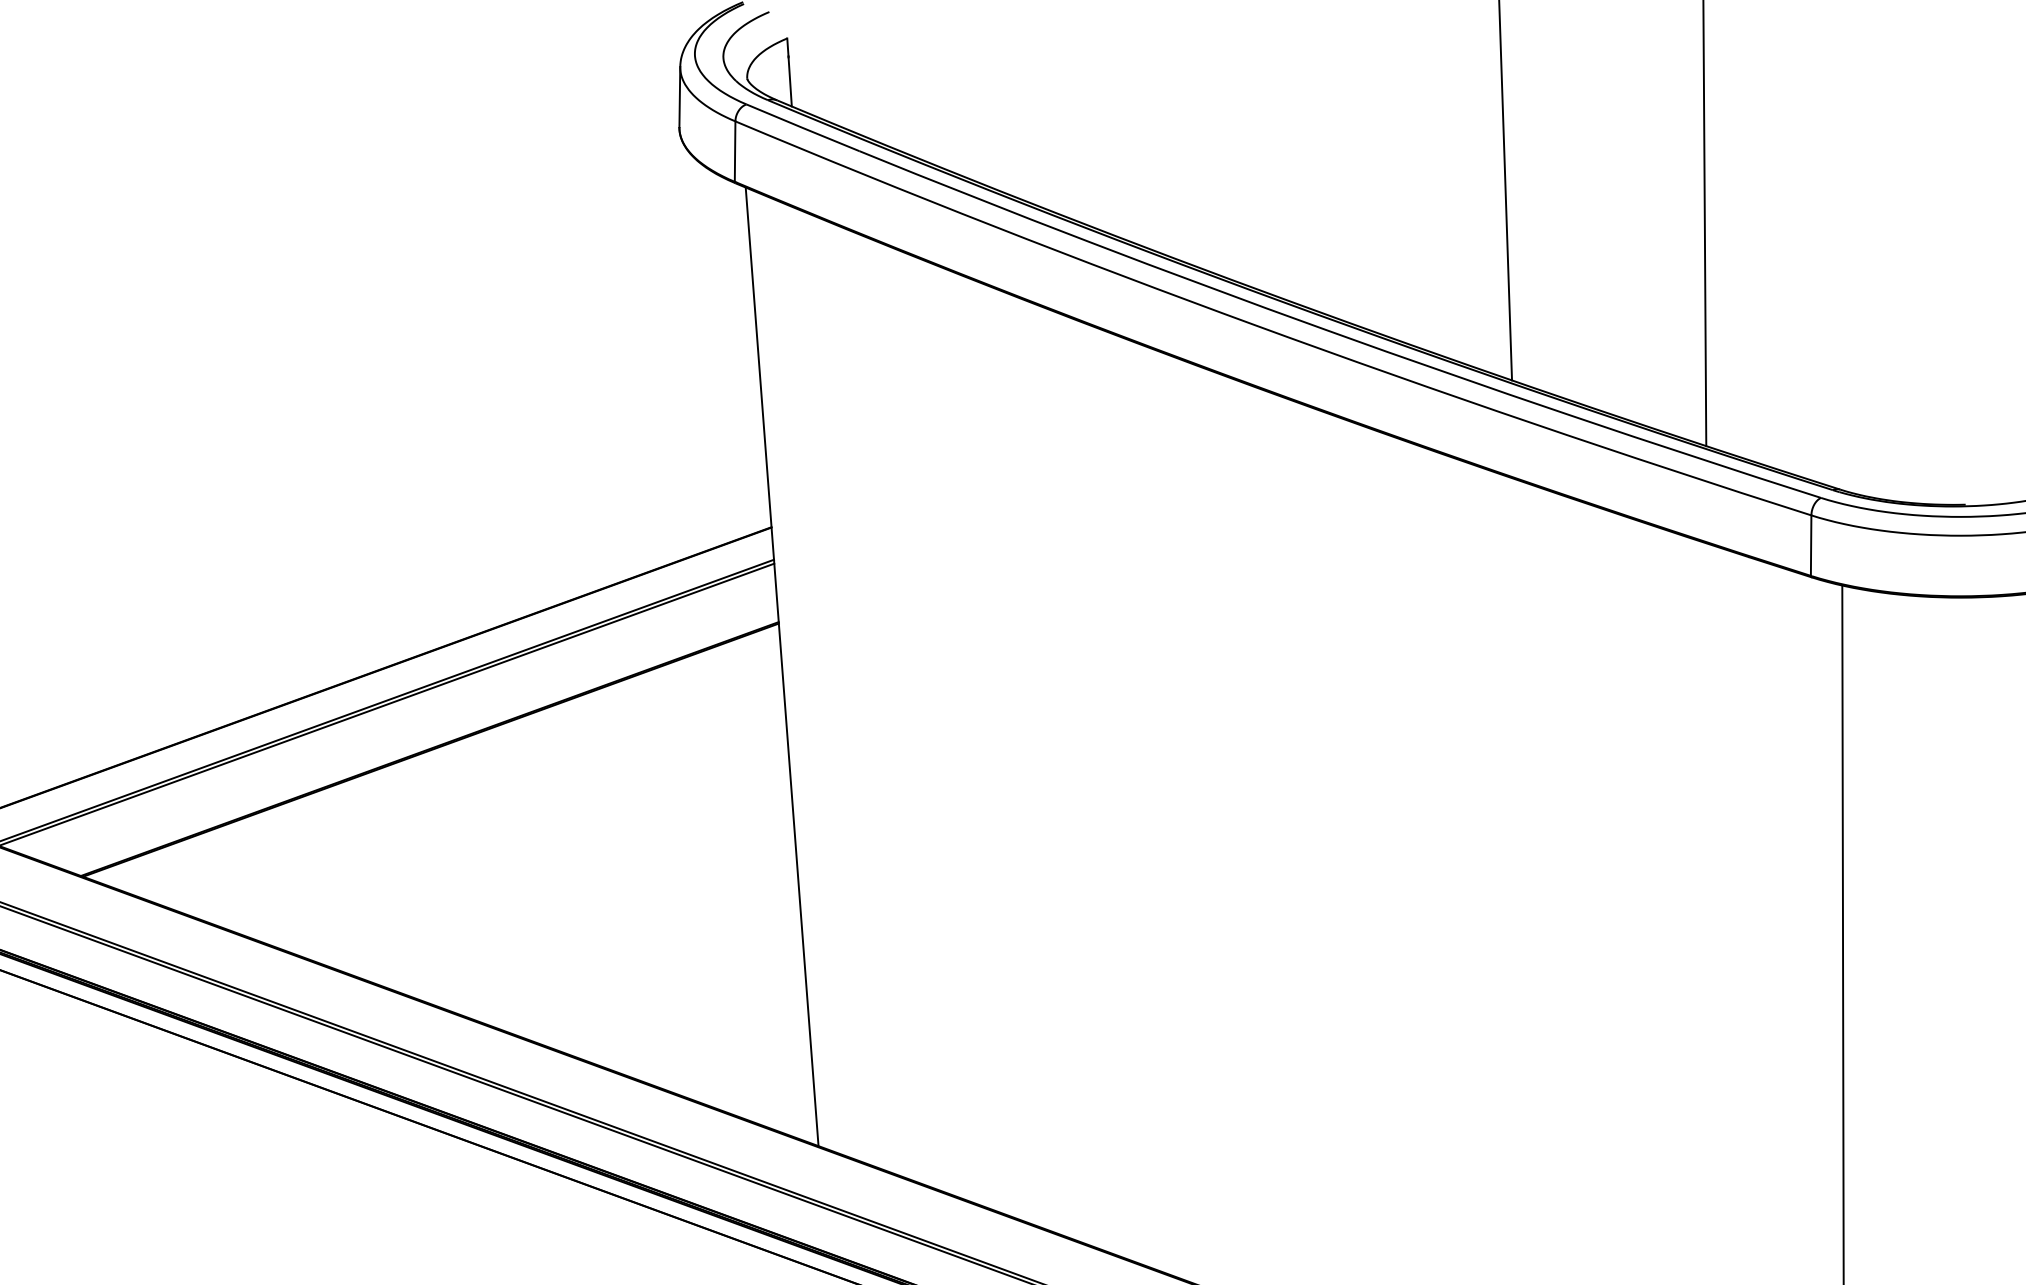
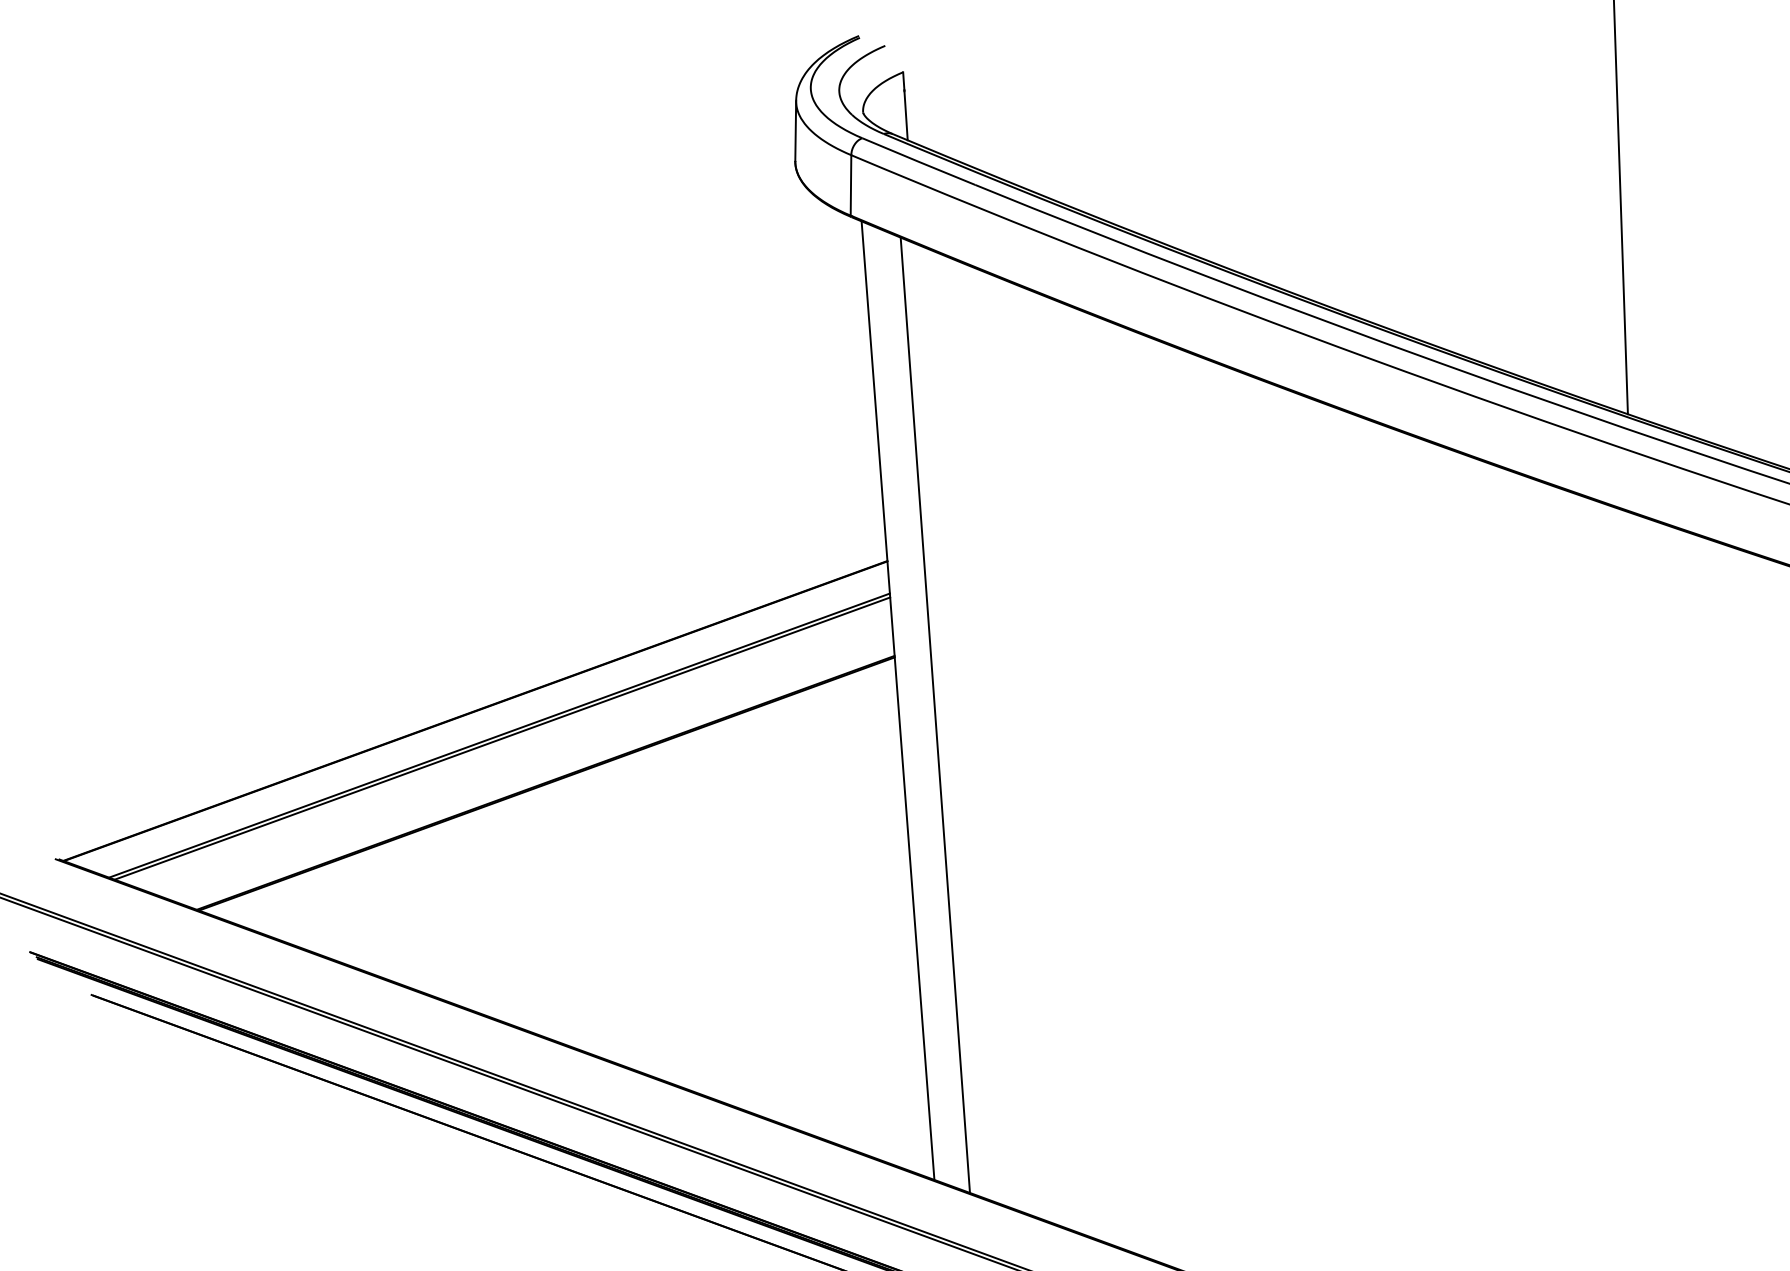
line: (819, 681) -> (935, 715), added

